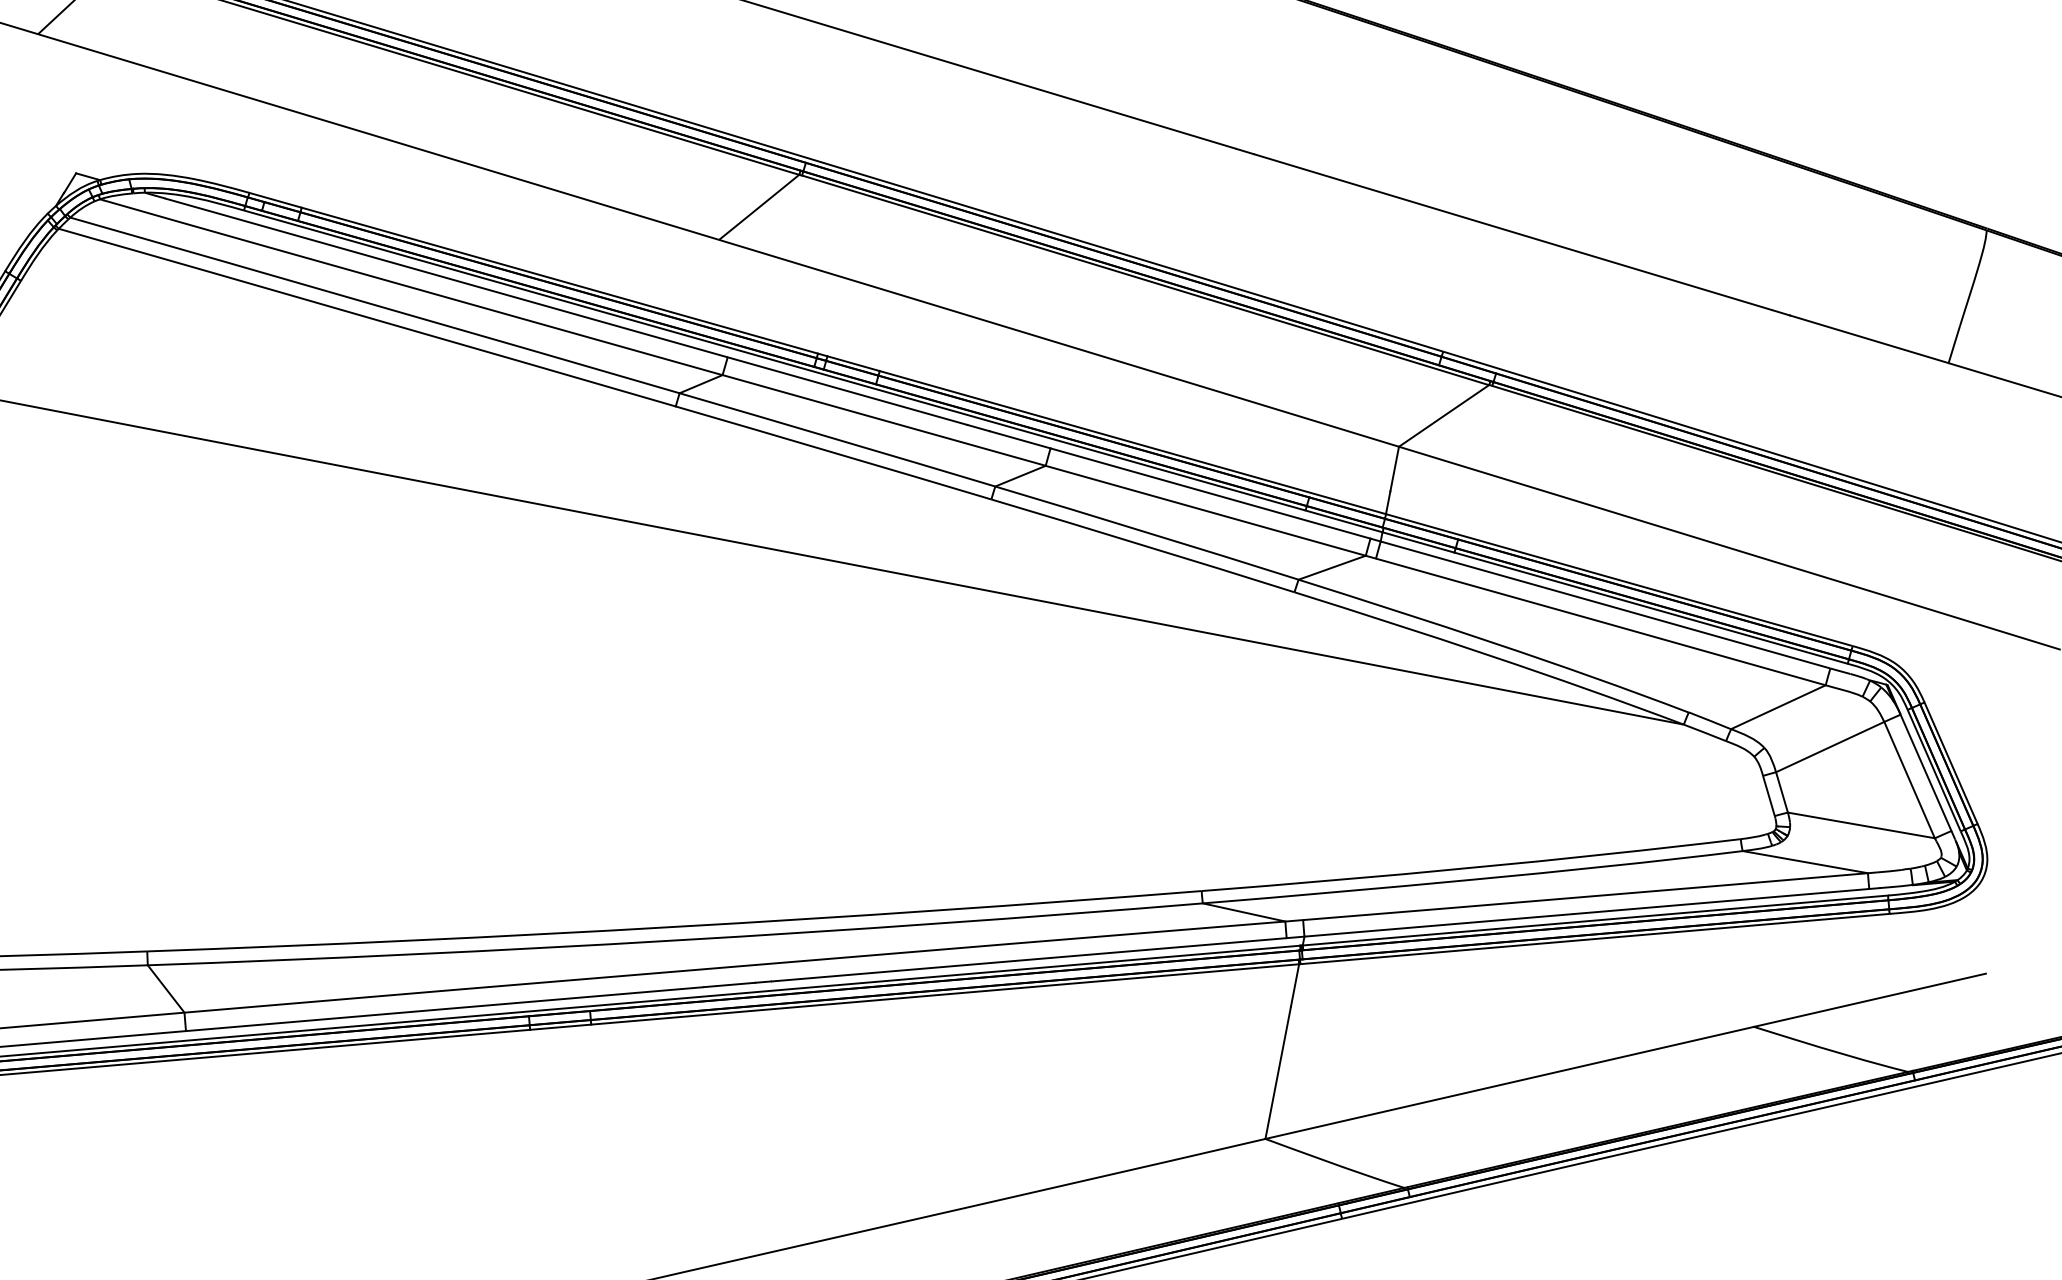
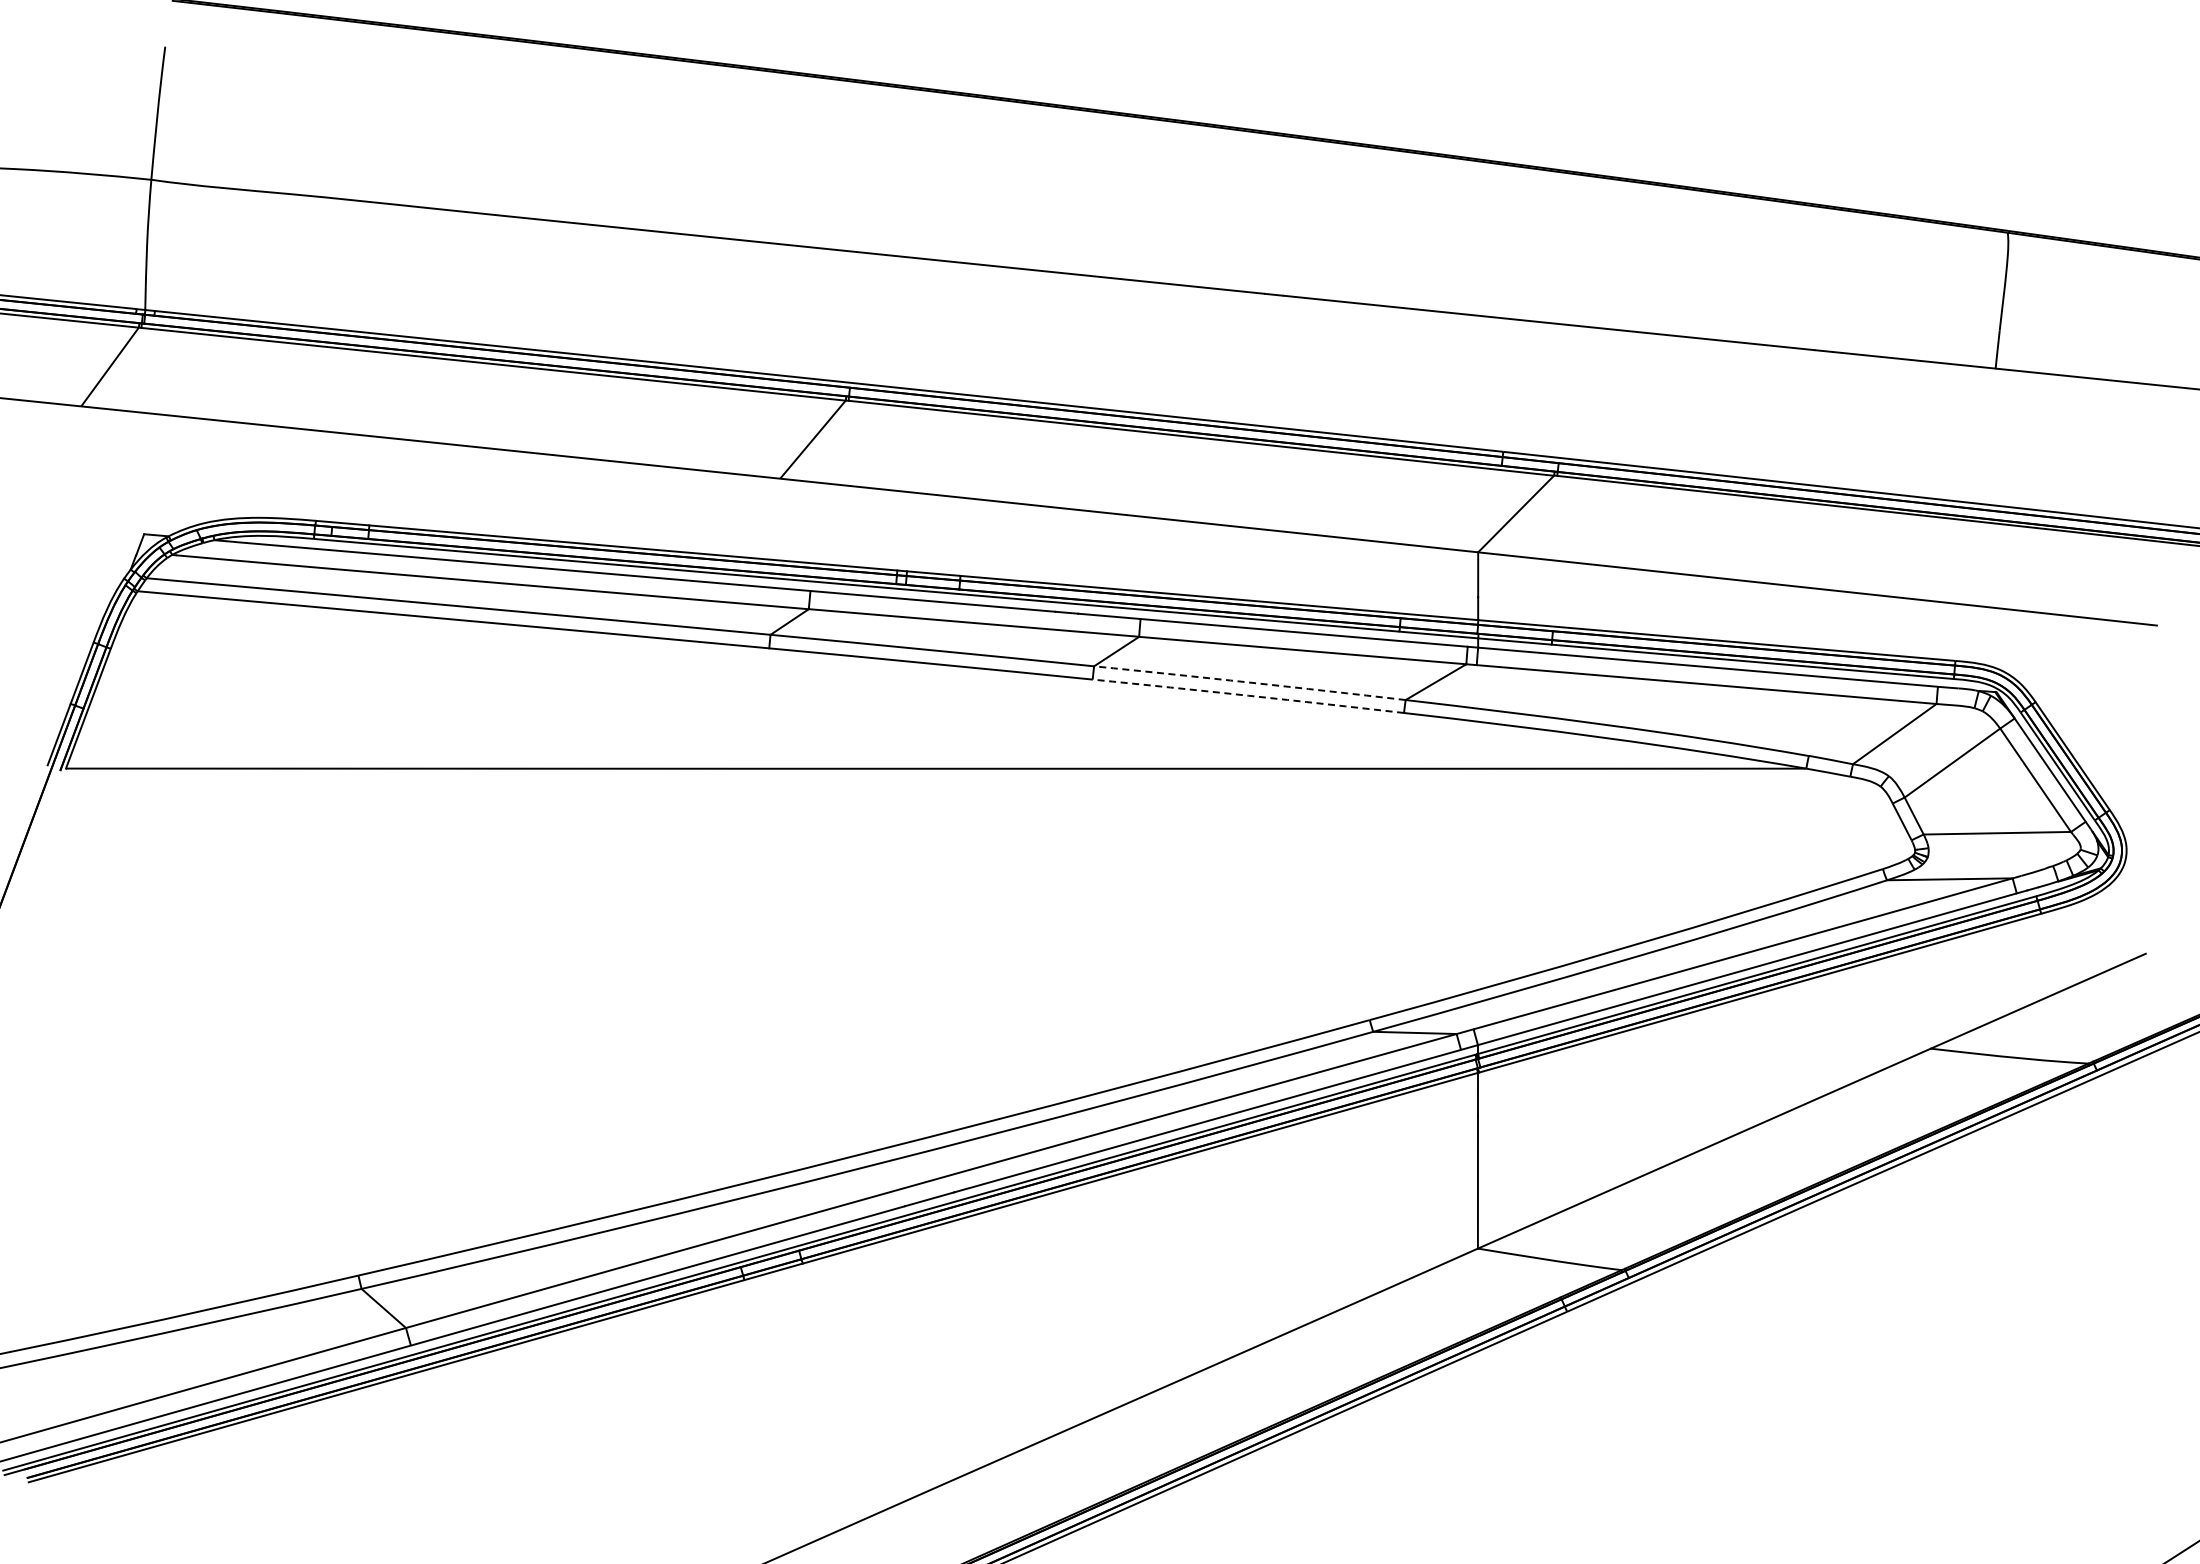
arc: (1146, 532) -> (1249, 682), solid -> dashed
arc: (1143, 545) -> (1248, 695), solid -> dashed

